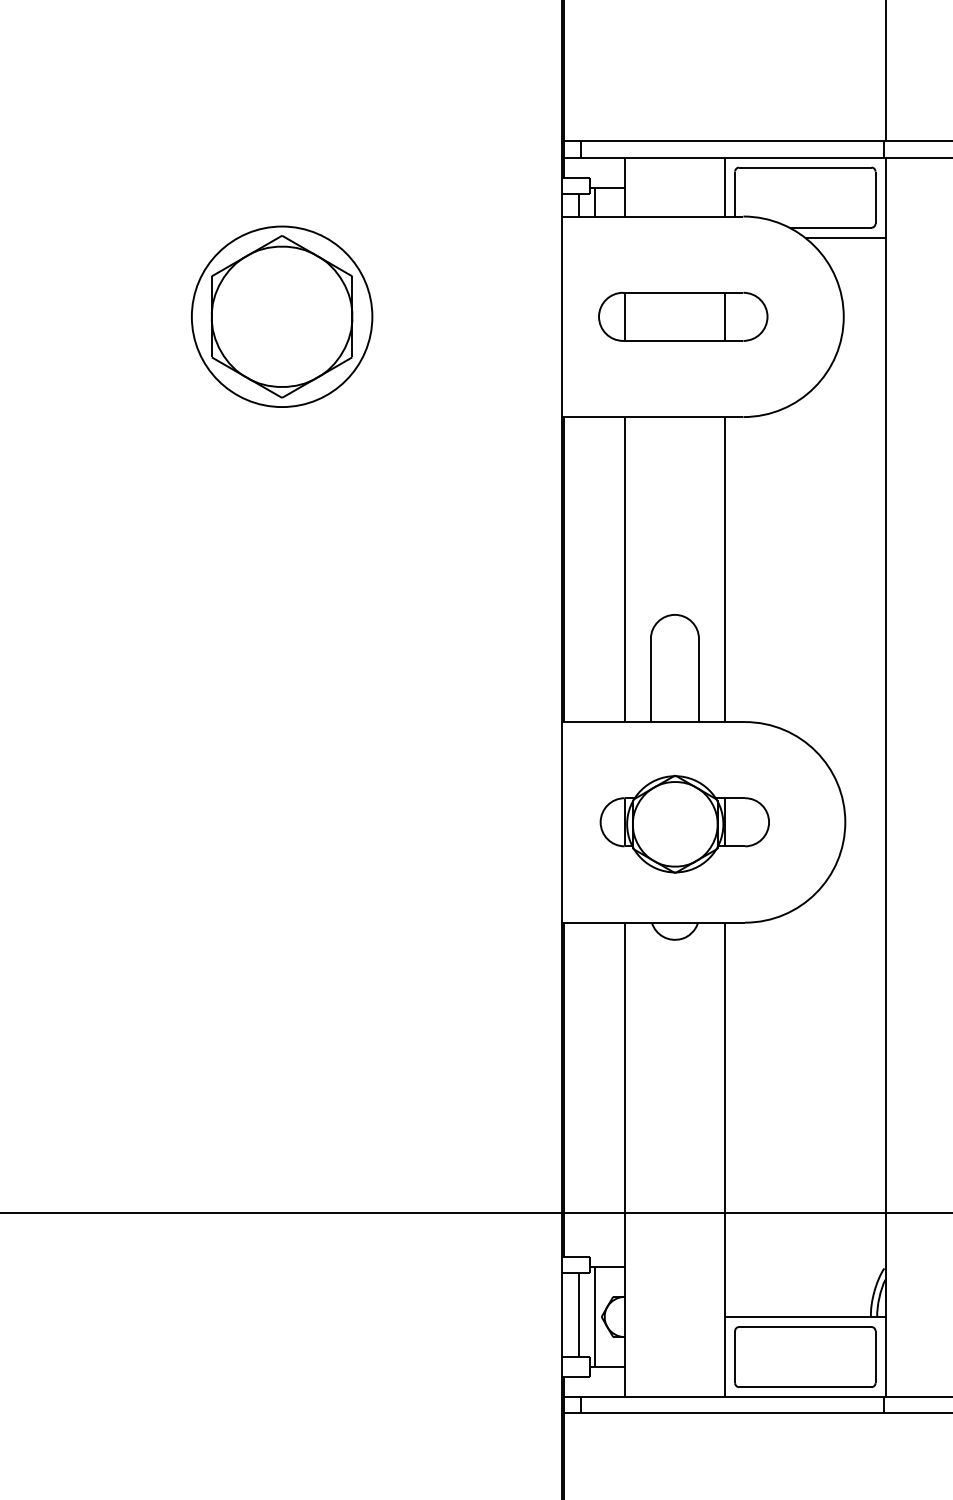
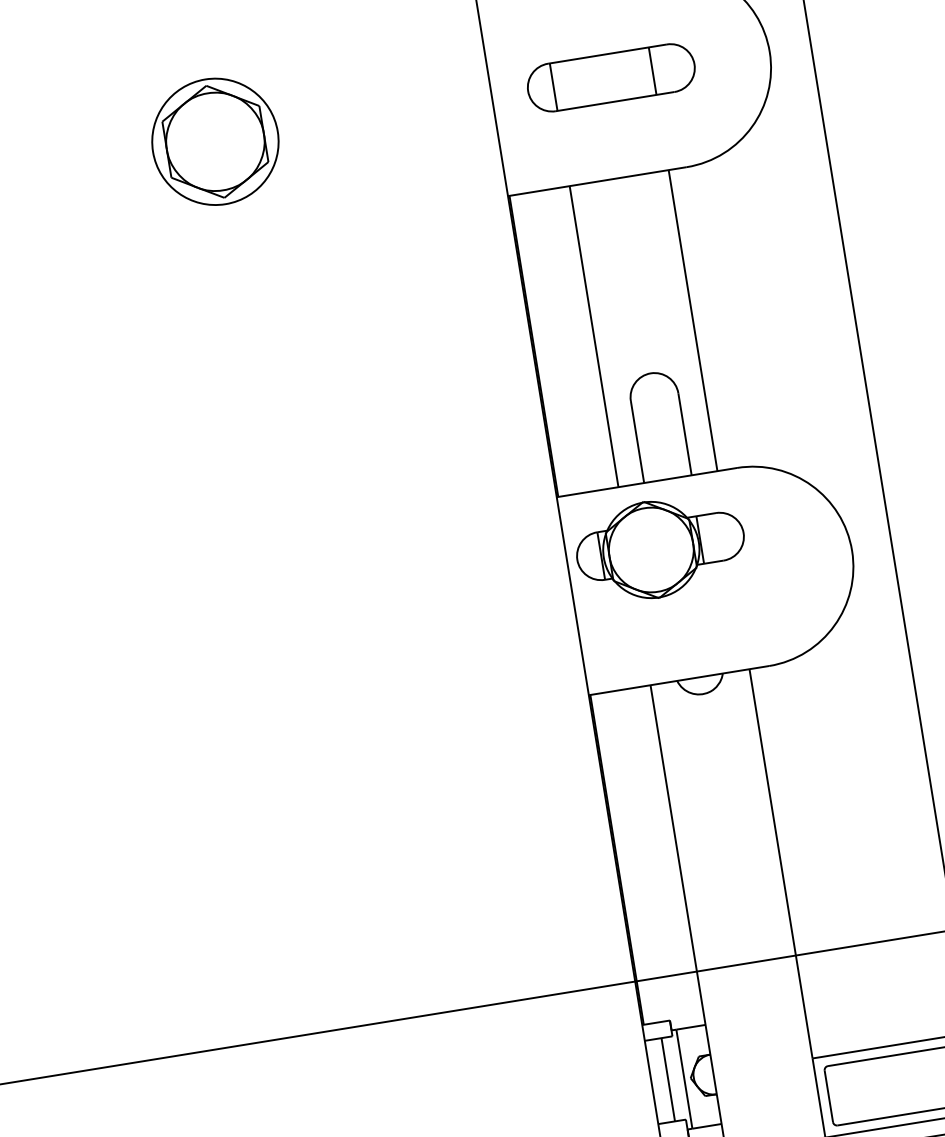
part: (282, 316) -> (215, 141), size x0.7
part: (684, 823) -> (660, 547), moved

